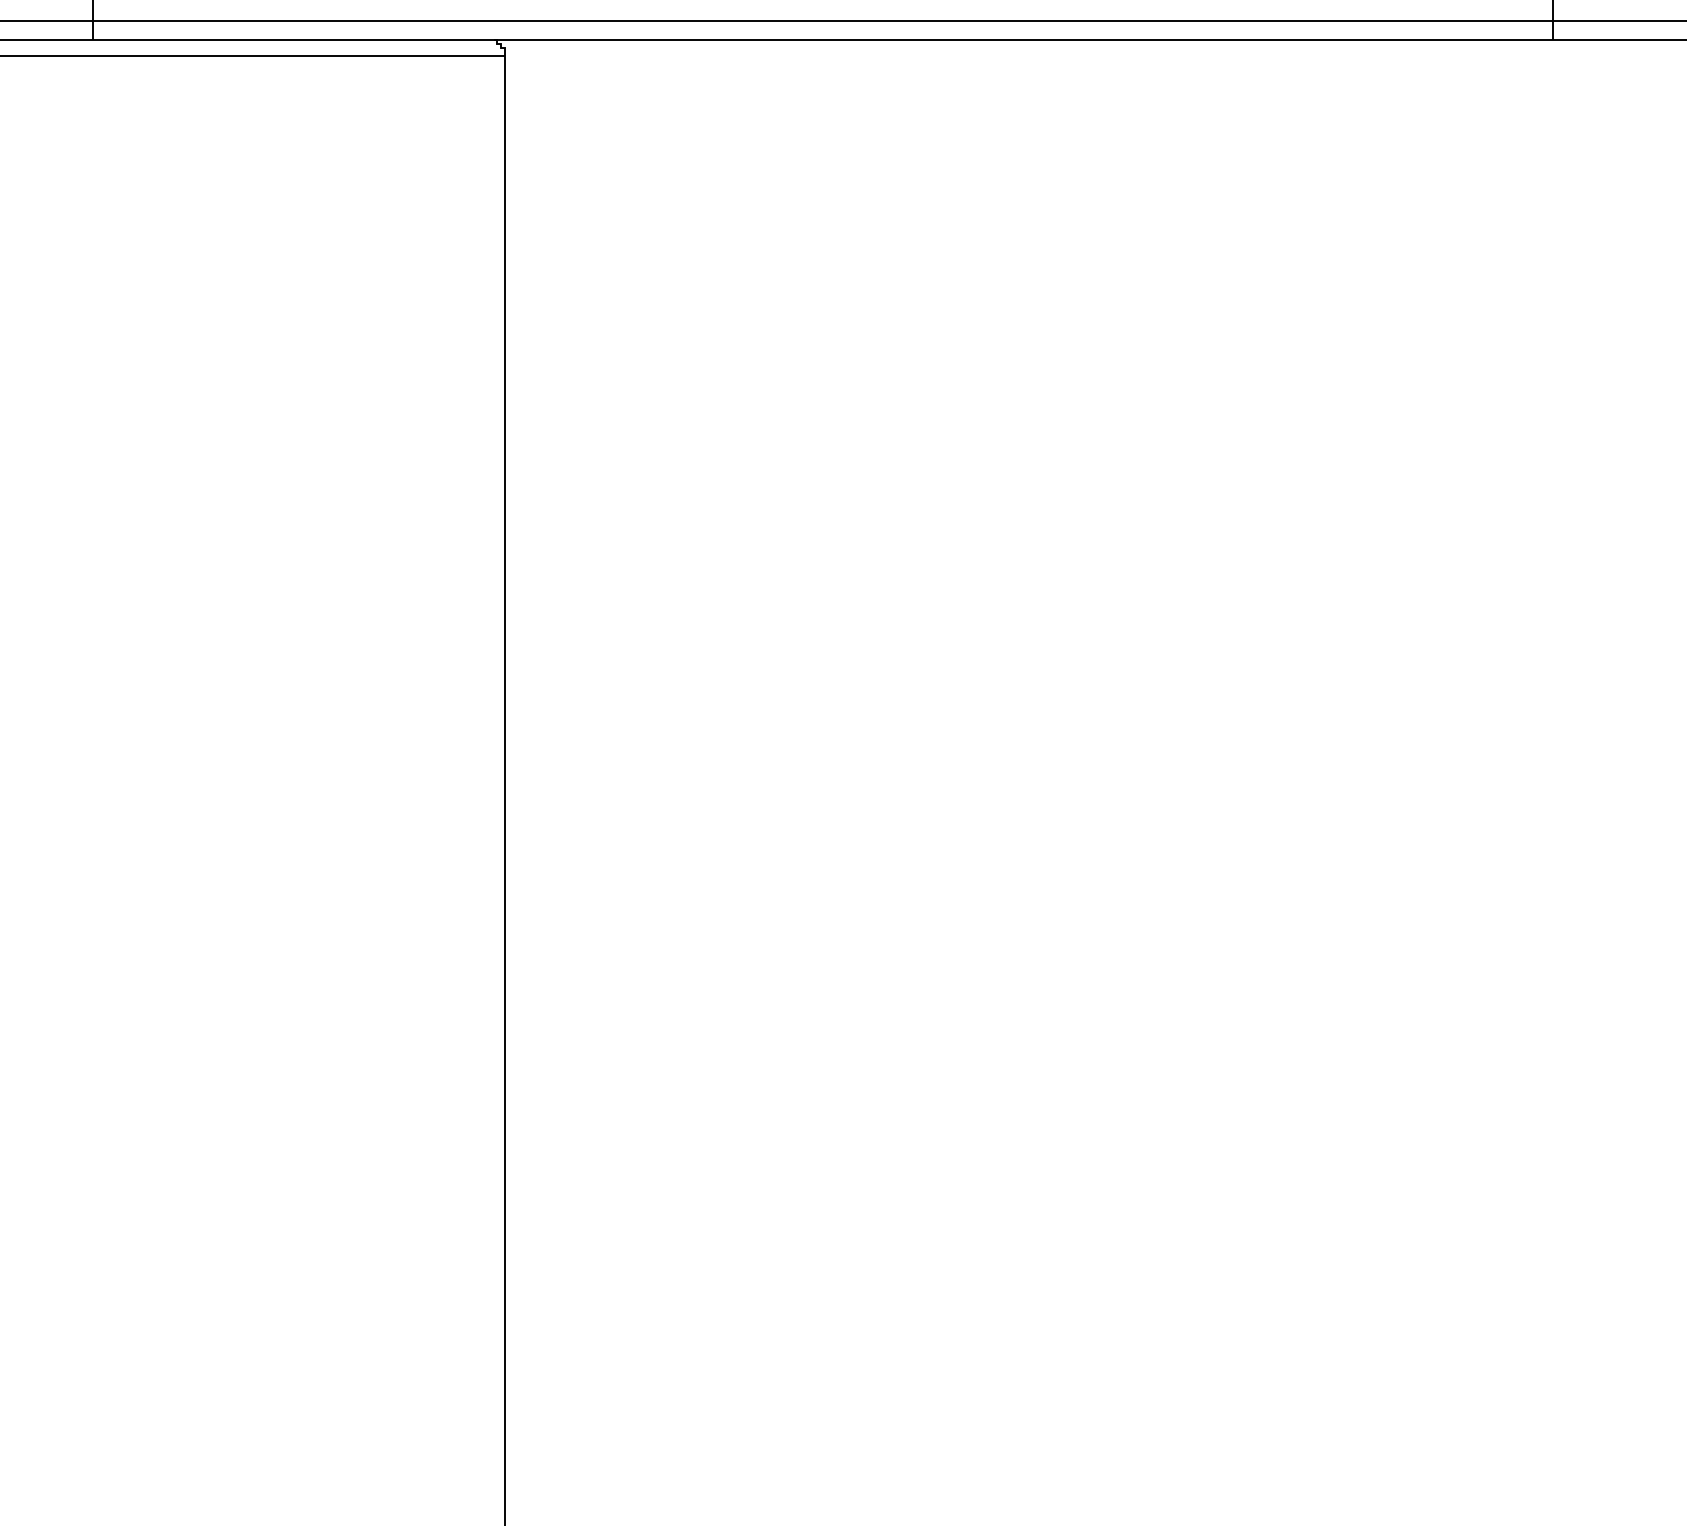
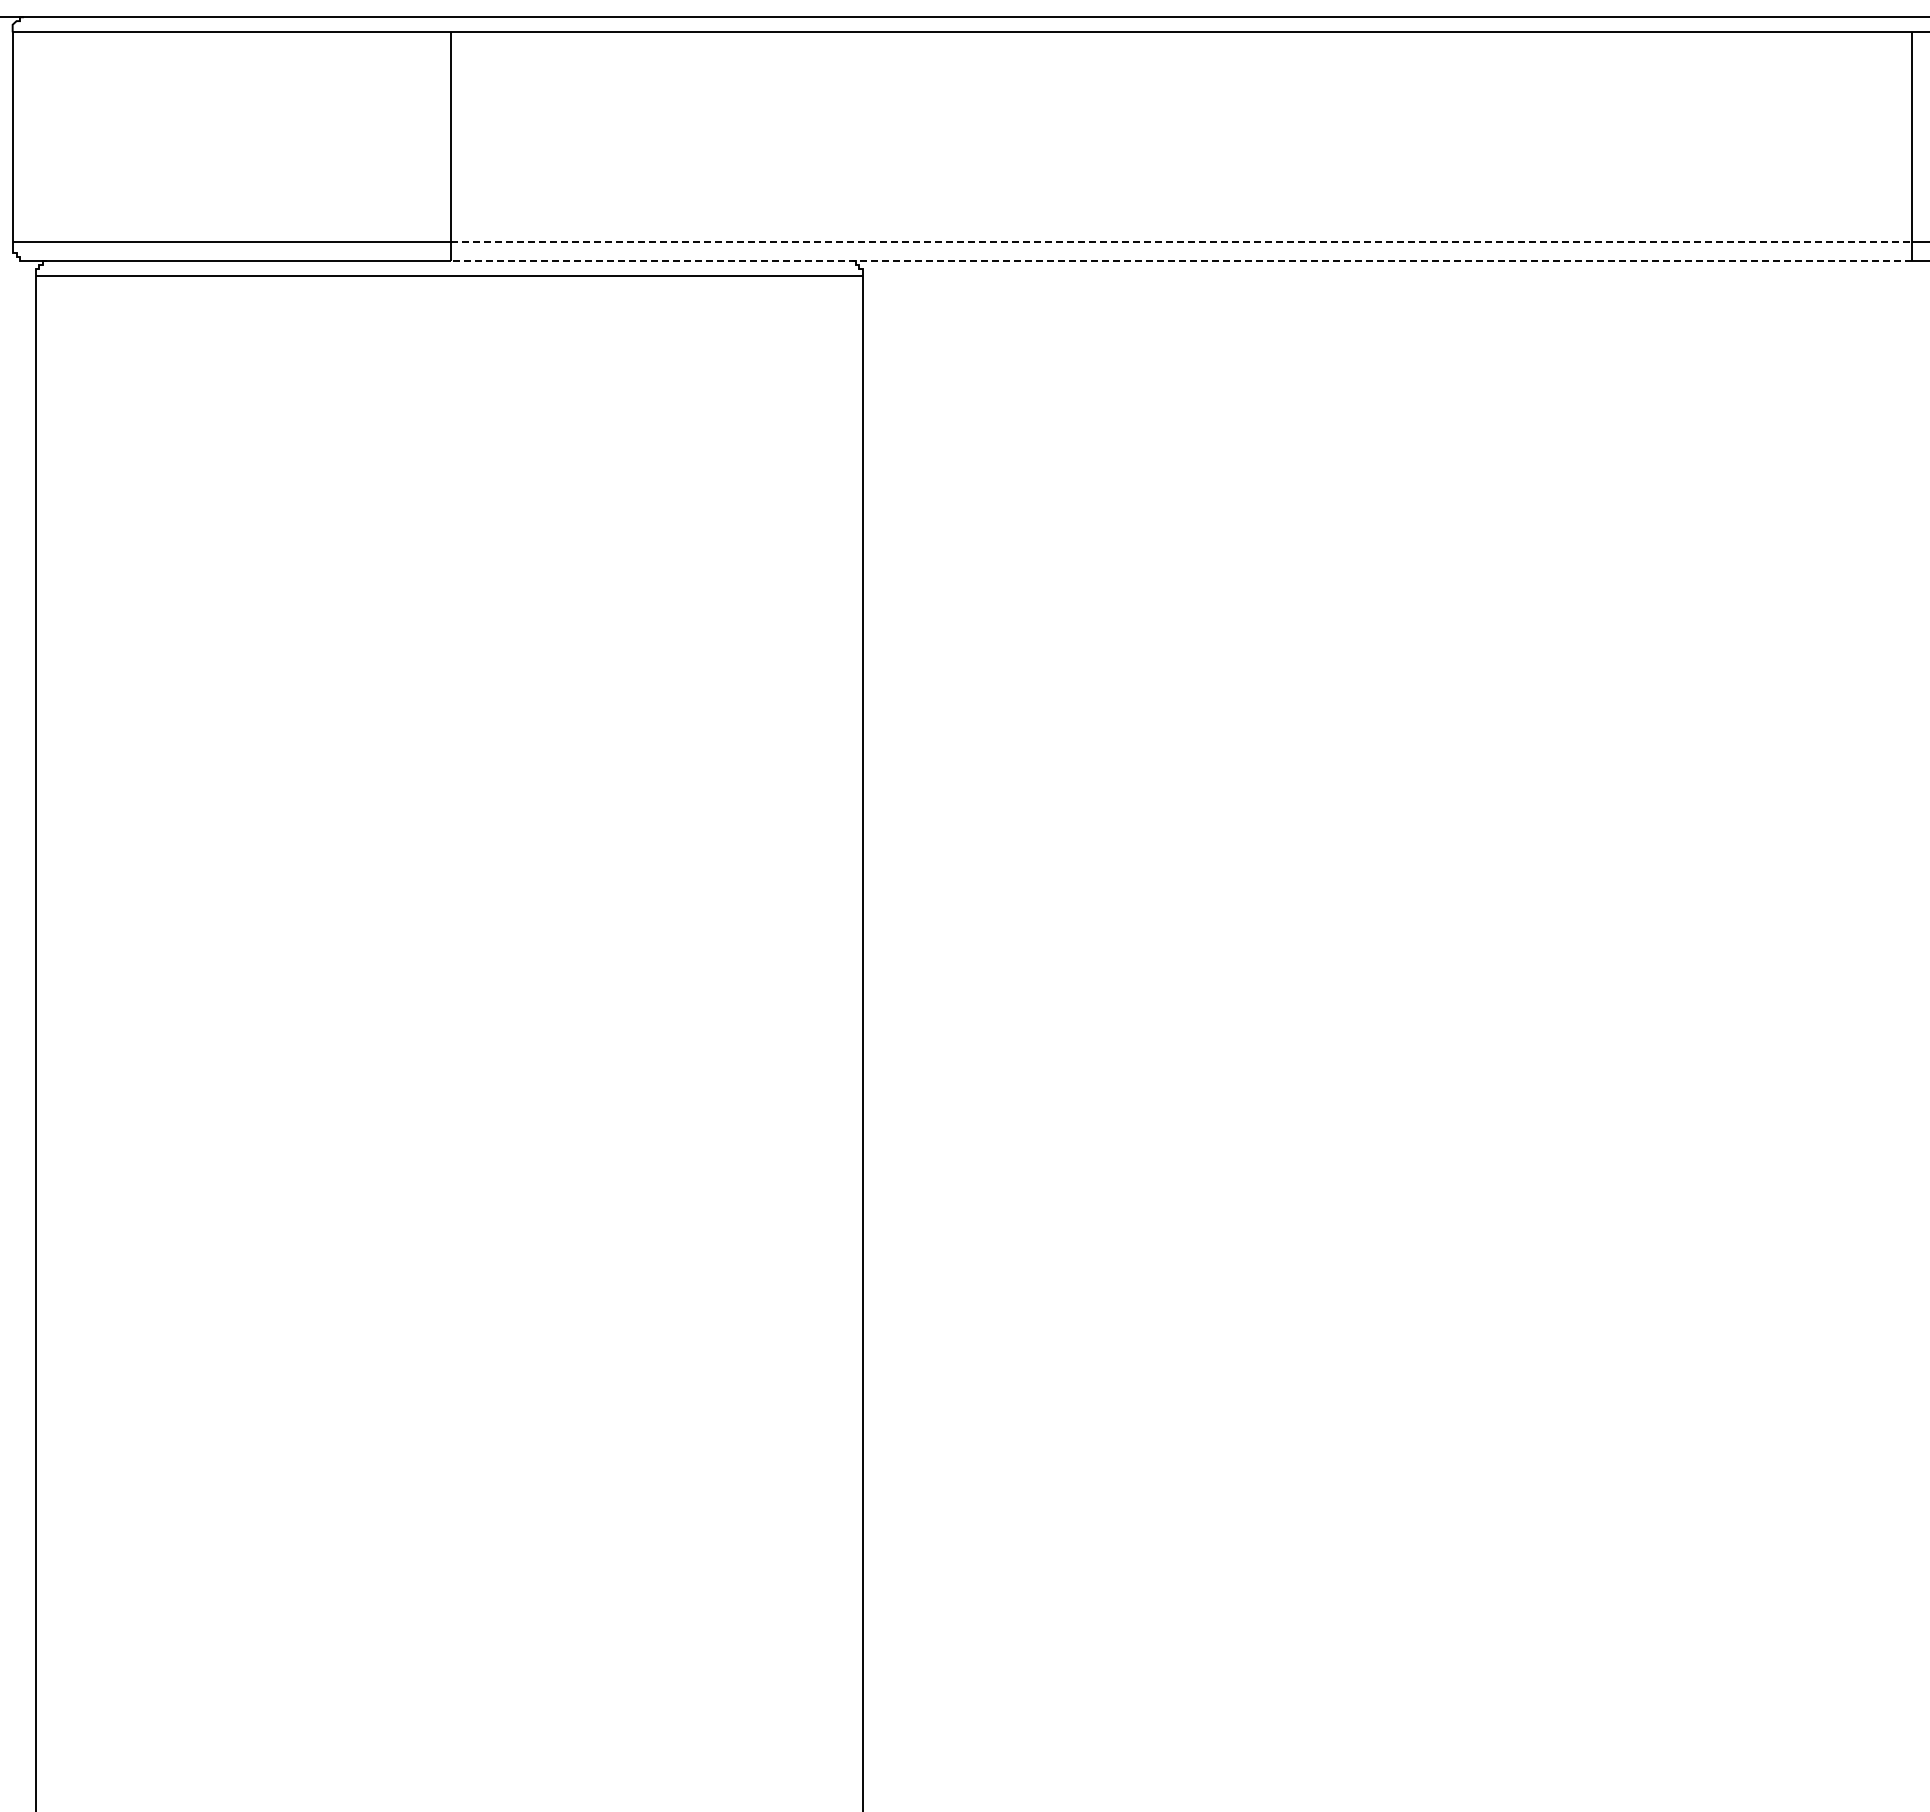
line: (823, 20) -> (1181, 241), solid -> dashed
line: (822, 39) -> (1180, 260), solid -> dashed

